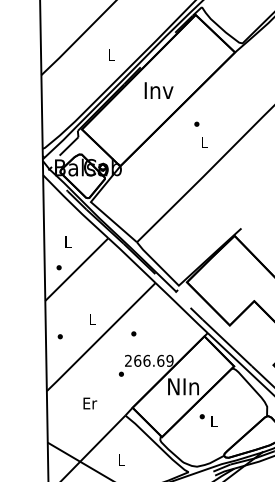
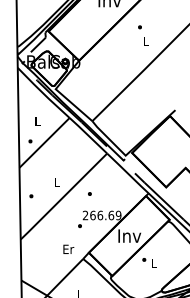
text: (183, 386) -> (129, 235), NIn -> Inv
text: (90, 403) -> (68, 249), moved

